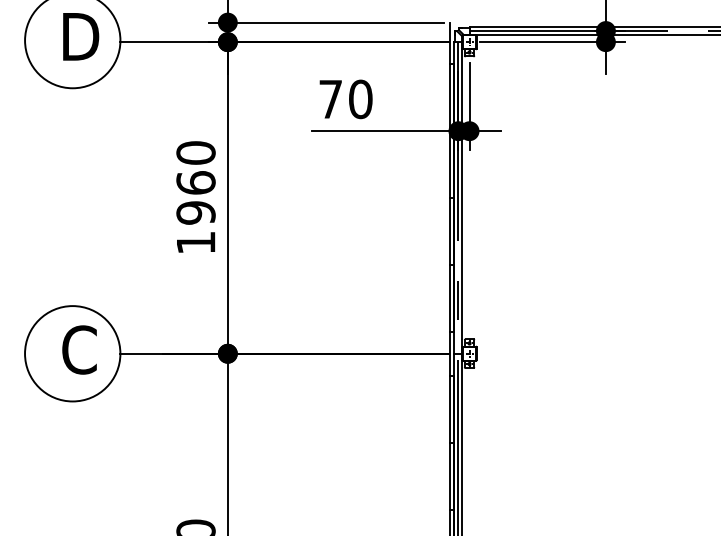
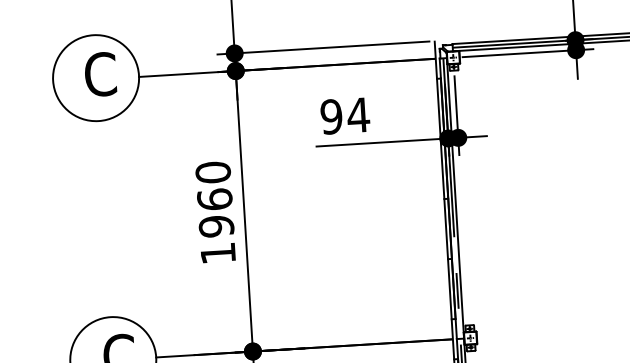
text: (79, 36) -> (101, 74), D -> C
text: (346, 99) -> (345, 116), 70 -> 94

